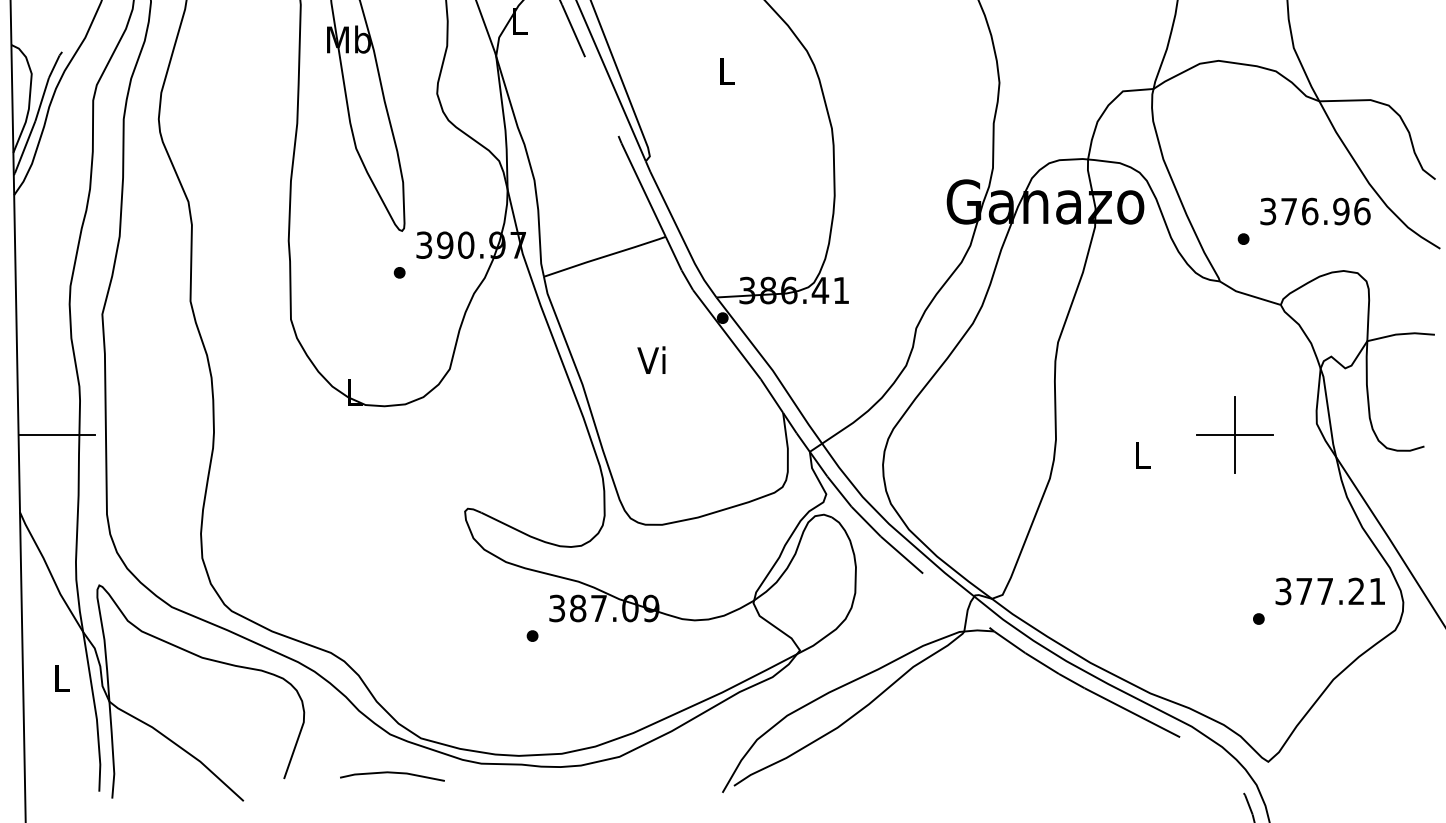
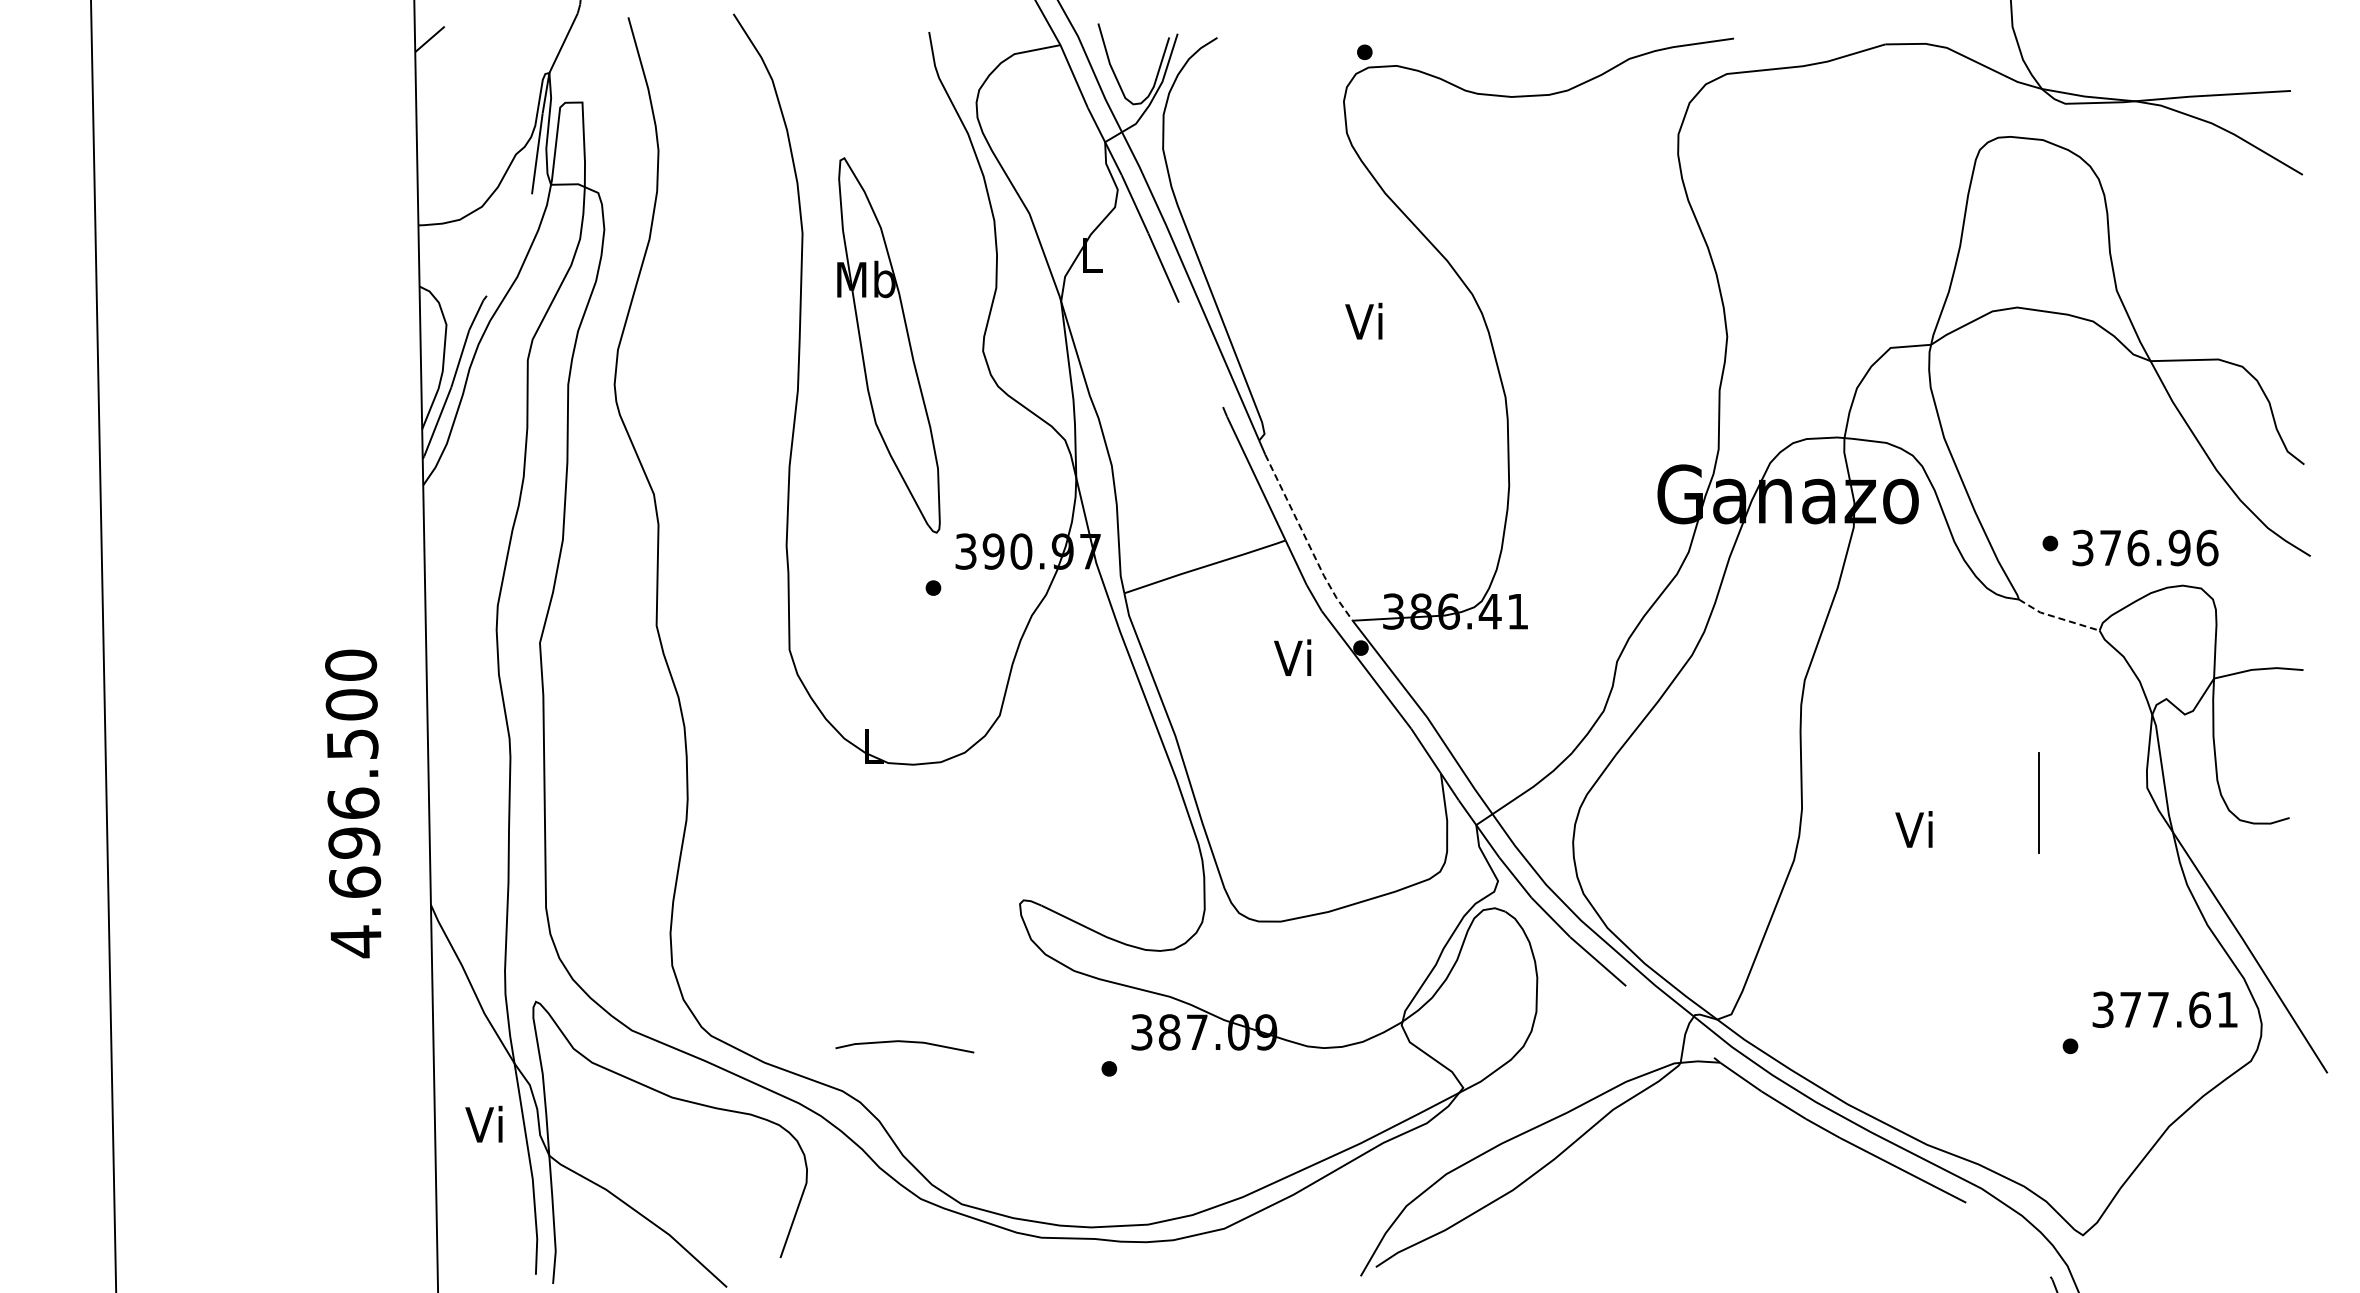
text: (724, 70) -> (1363, 320), L -> Vi
text: (1315, 211) -> (2145, 547), moved
line: (682, 236) -> (1307, 540), solid -> dashed
line: (1249, 295) -> (2058, 617), solid -> dashed
text: (651, 360) -> (1292, 657), moved
line: (56, 435) -> (479, 803), removed
line: (1234, 435) -> (2038, 803), removed
text: (1140, 455) -> (1913, 829), L -> Vi
text: (1356, 591) -> (2199, 1009), 377.21 -> 377.61
text: (59, 677) -> (483, 1123), L -> Vi
line: (392, 773) -> (904, 1042), moved

